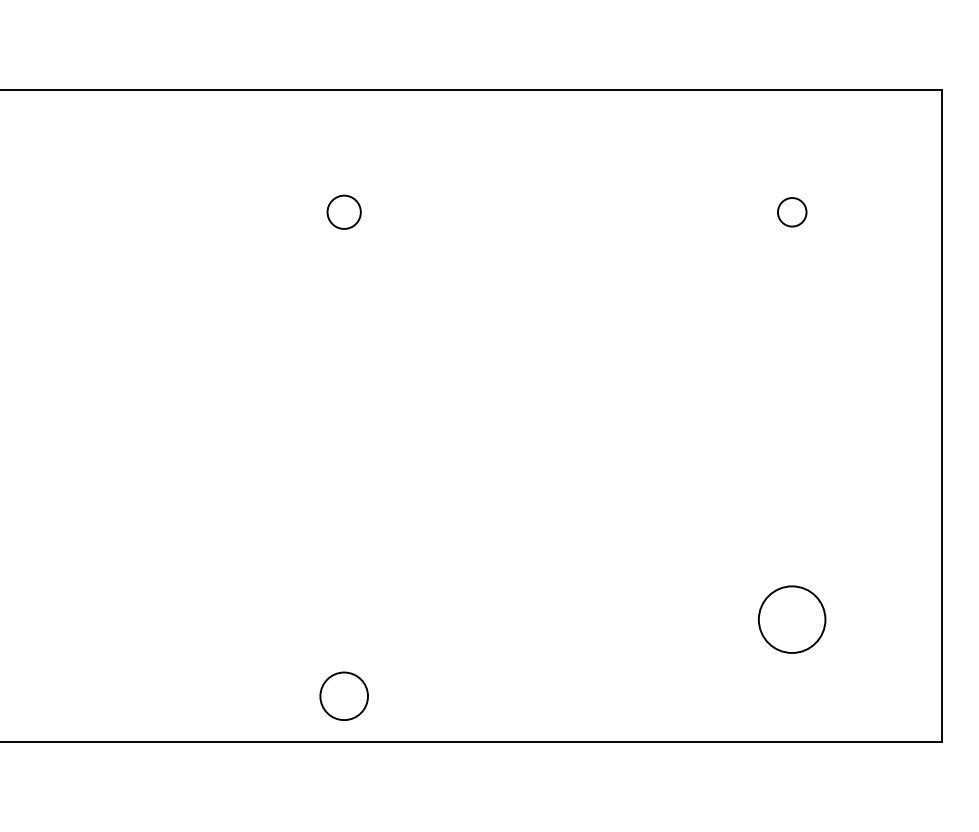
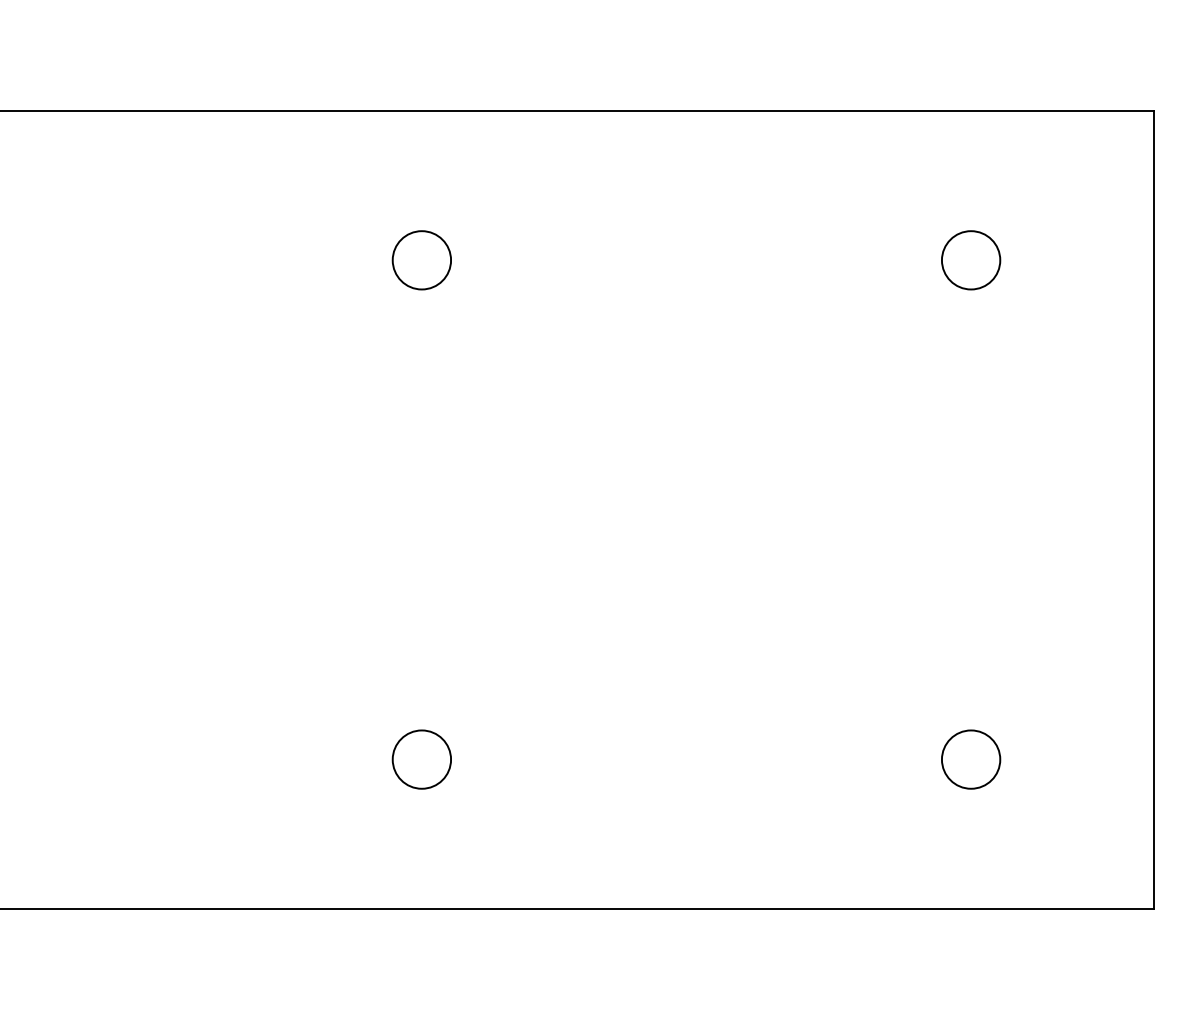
circle: (343, 212) -> (421, 260), size x1.43
circle: (791, 212) -> (970, 260), size x1.67
circle: (792, 619) -> (971, 759), size x0.71
circle: (343, 696) -> (421, 759), moved

